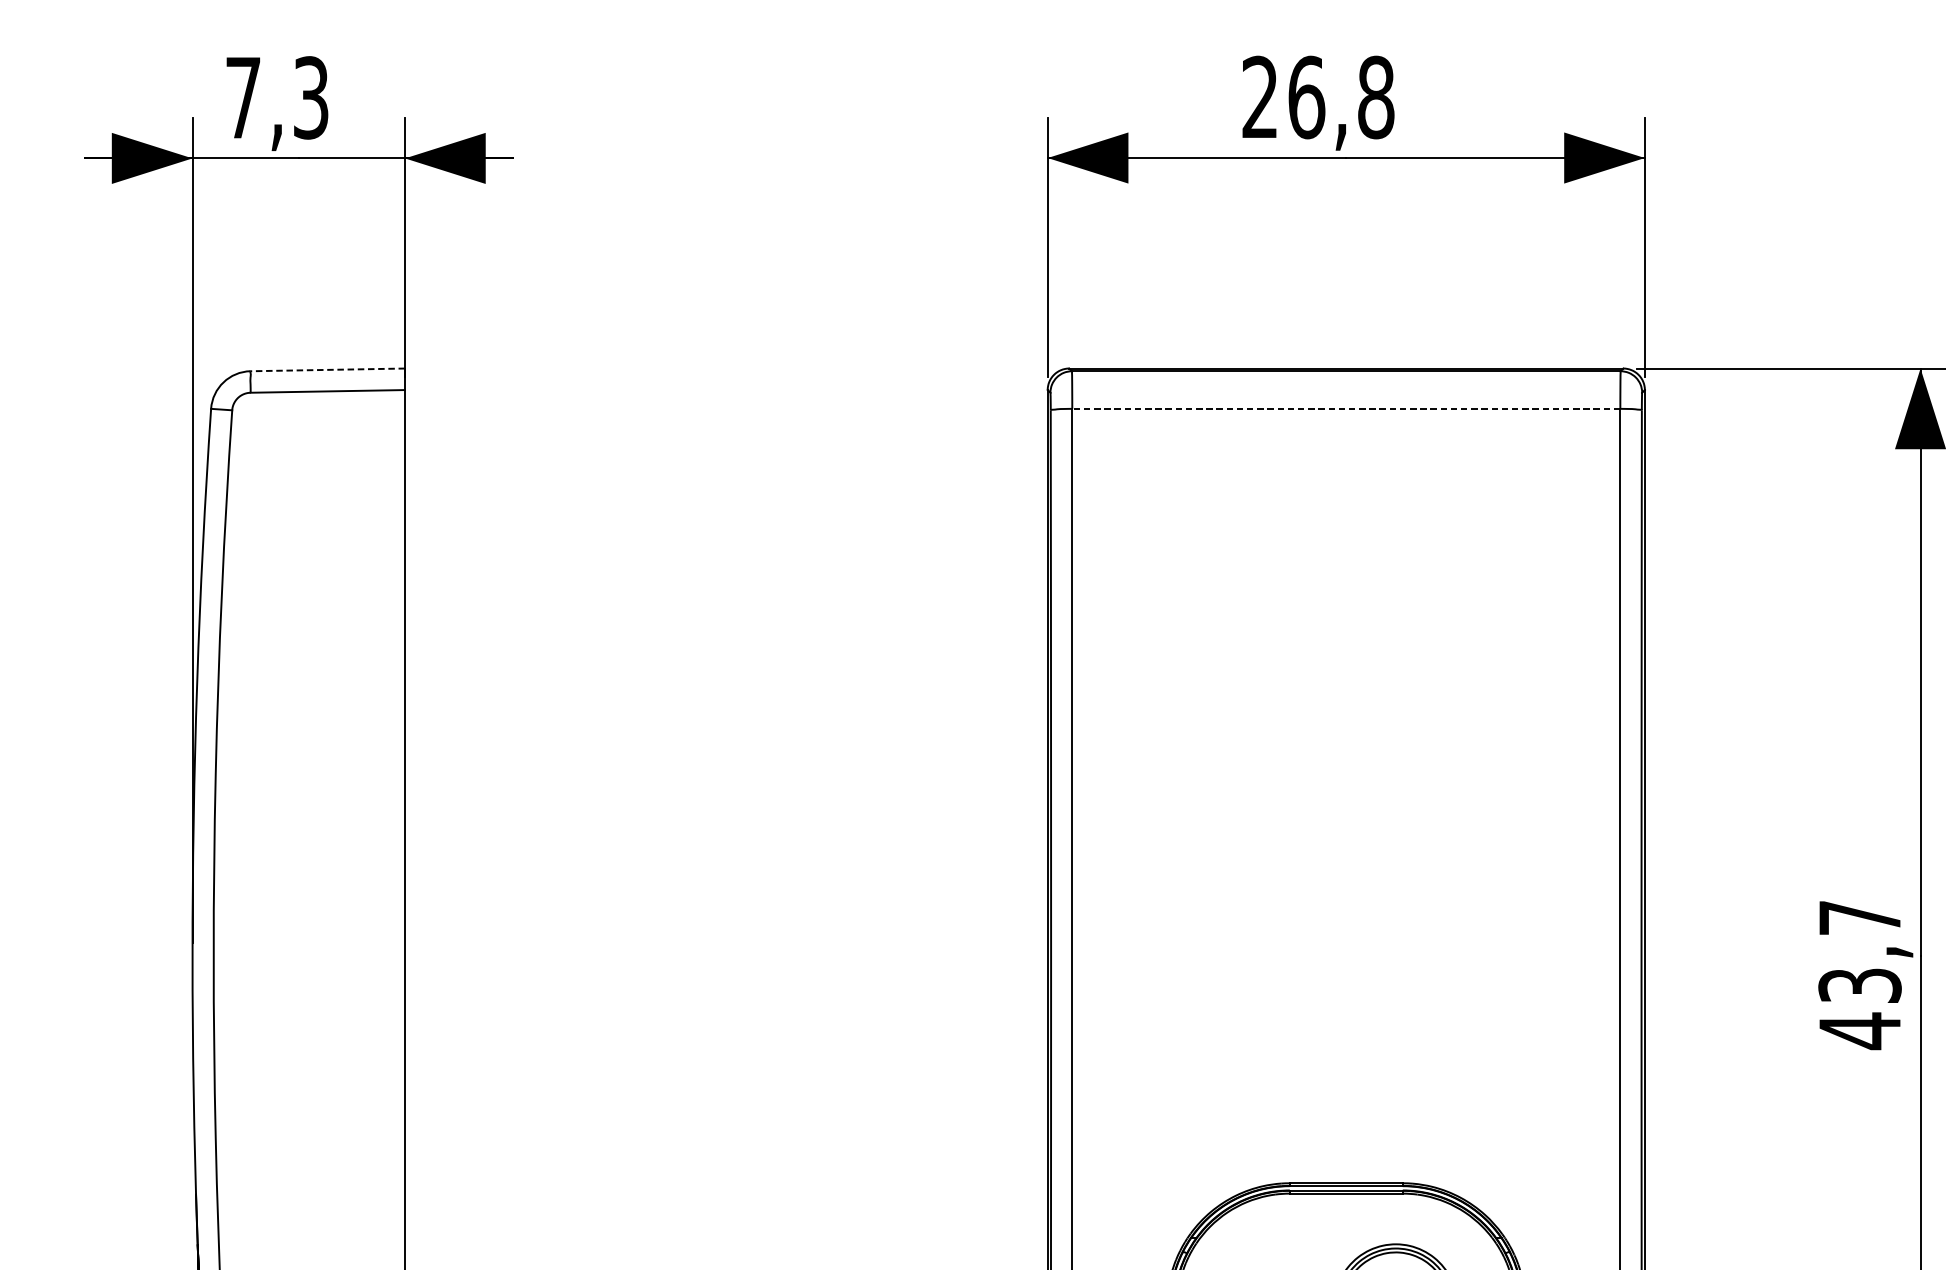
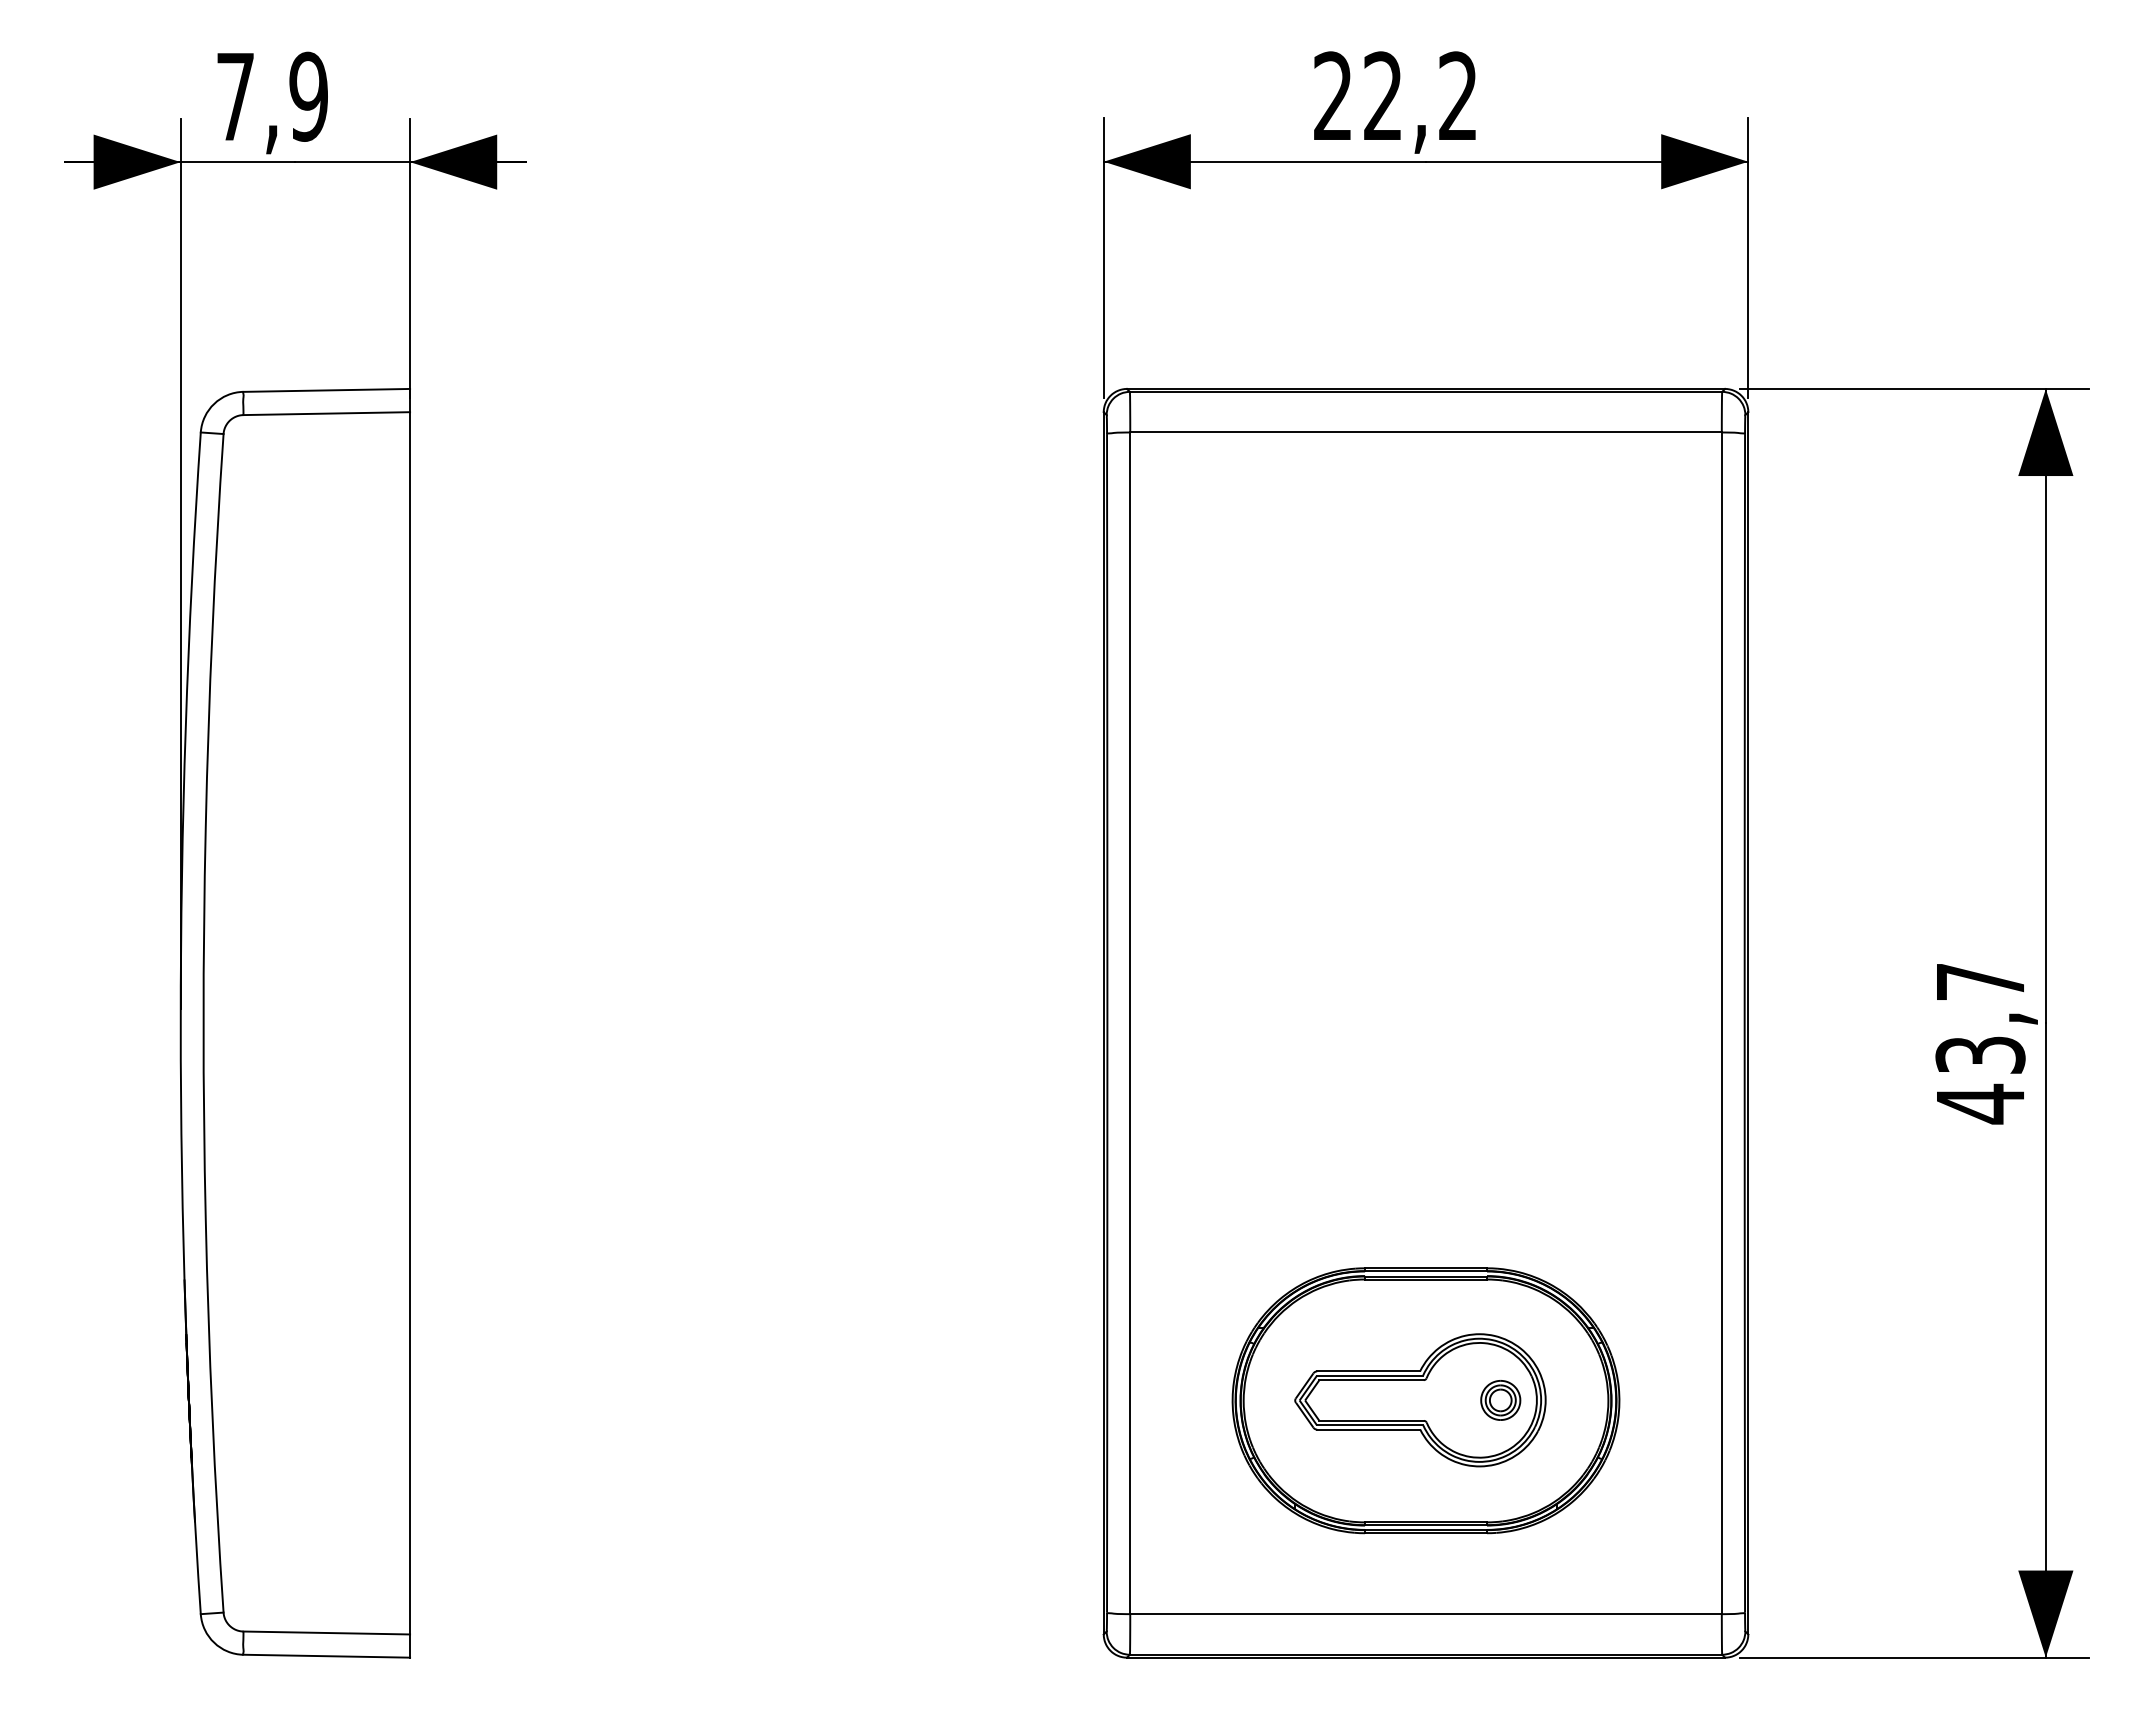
text: (310, 97) -> (308, 96), 7,3 -> 7,9
text: (1342, 97) -> (1421, 96), 26,8 -> 22,2
line: (327, 369) -> (326, 390), dashed -> solid
line: (1346, 408) -> (1426, 432), dashed -> solid

